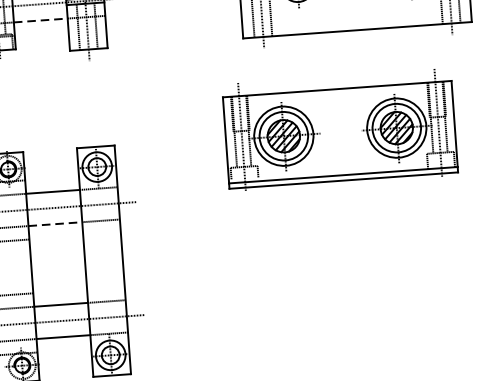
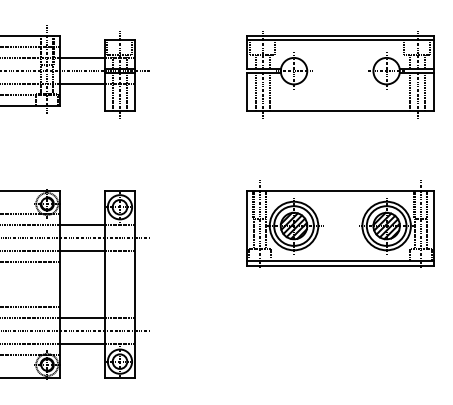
line: (40, 20) -> (82, 84), dashed -> solid
part: (340, 129) -> (340, 223), moved
line: (55, 224) -> (82, 251), dashed -> solid

